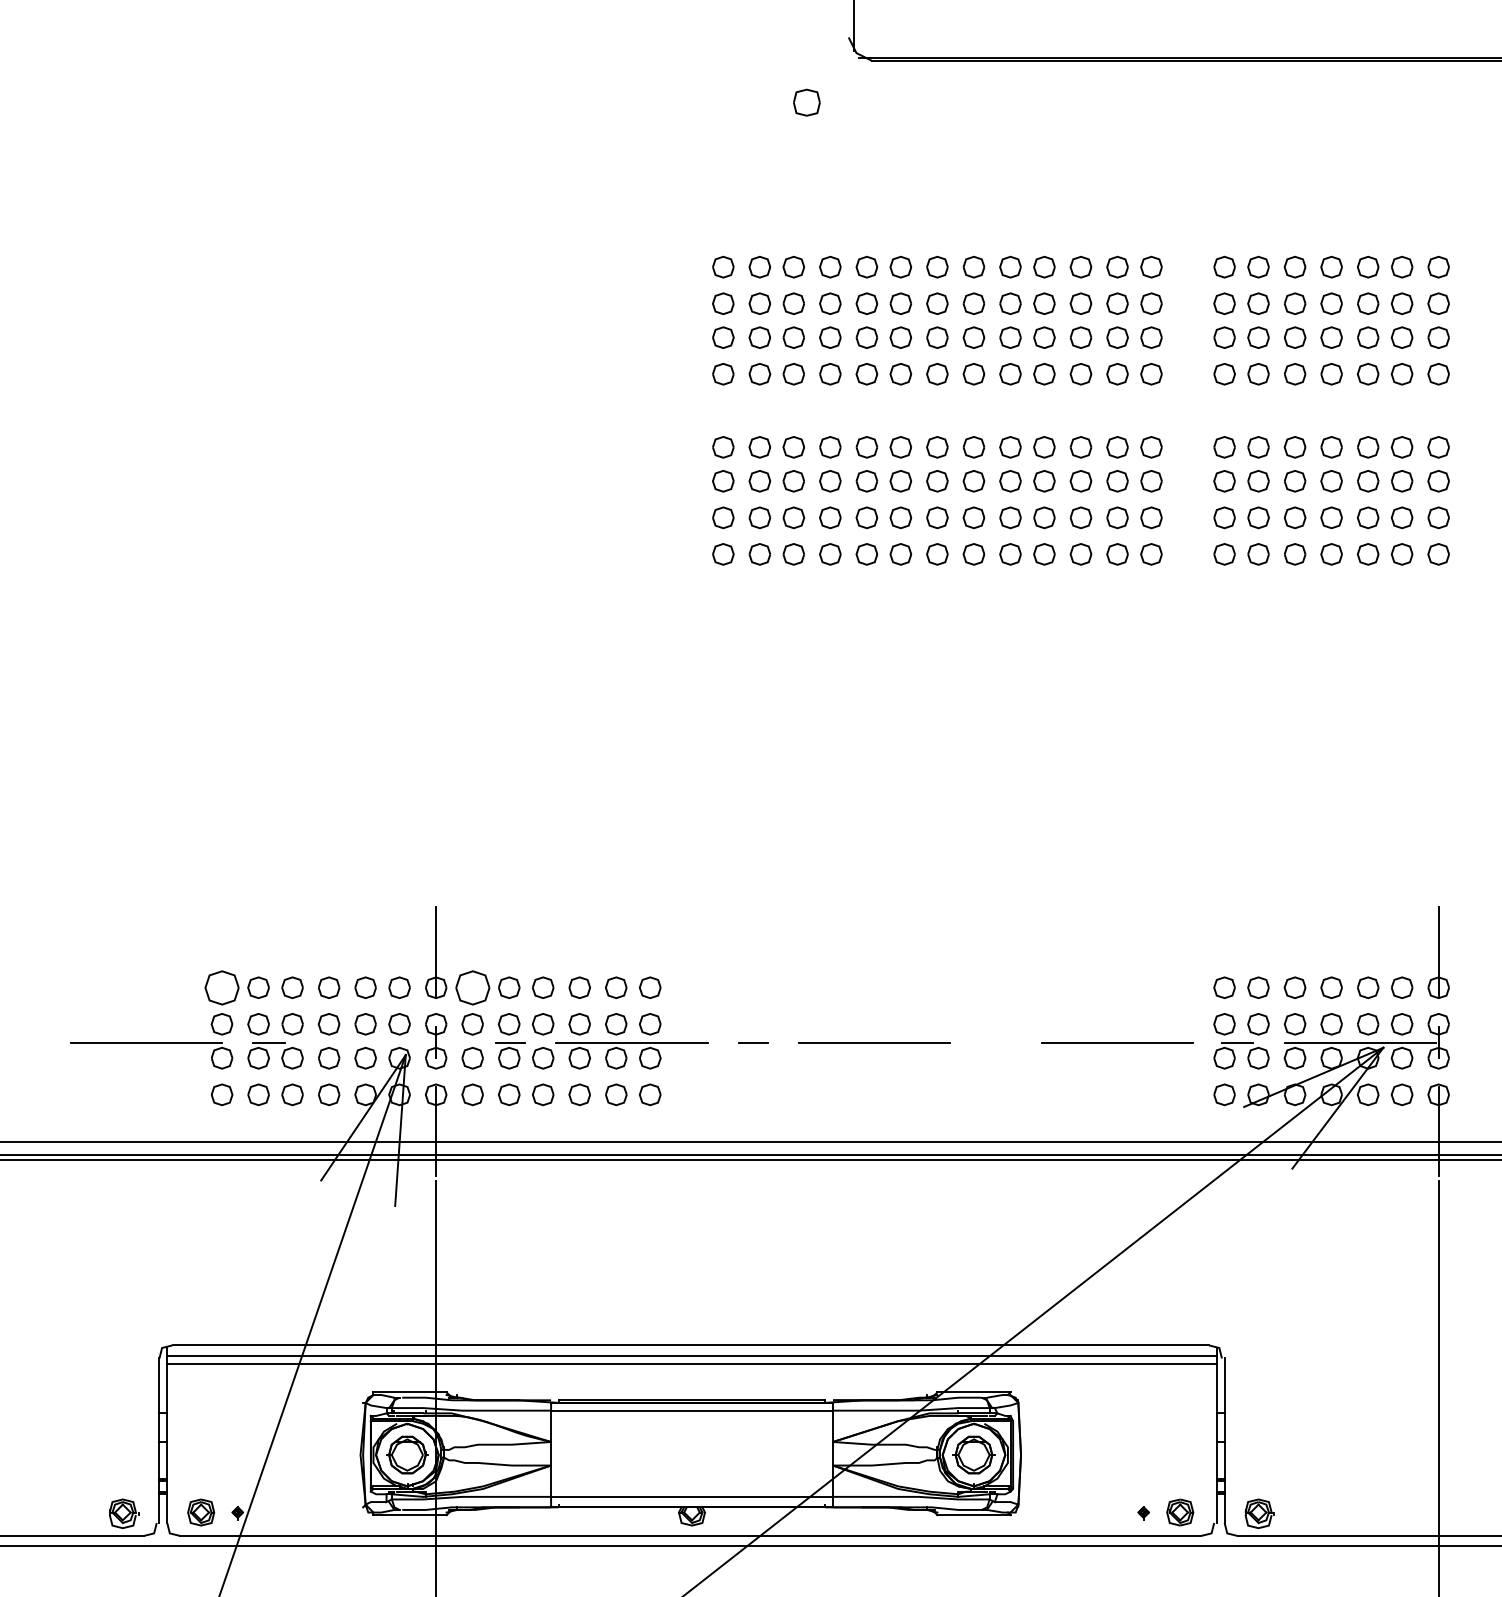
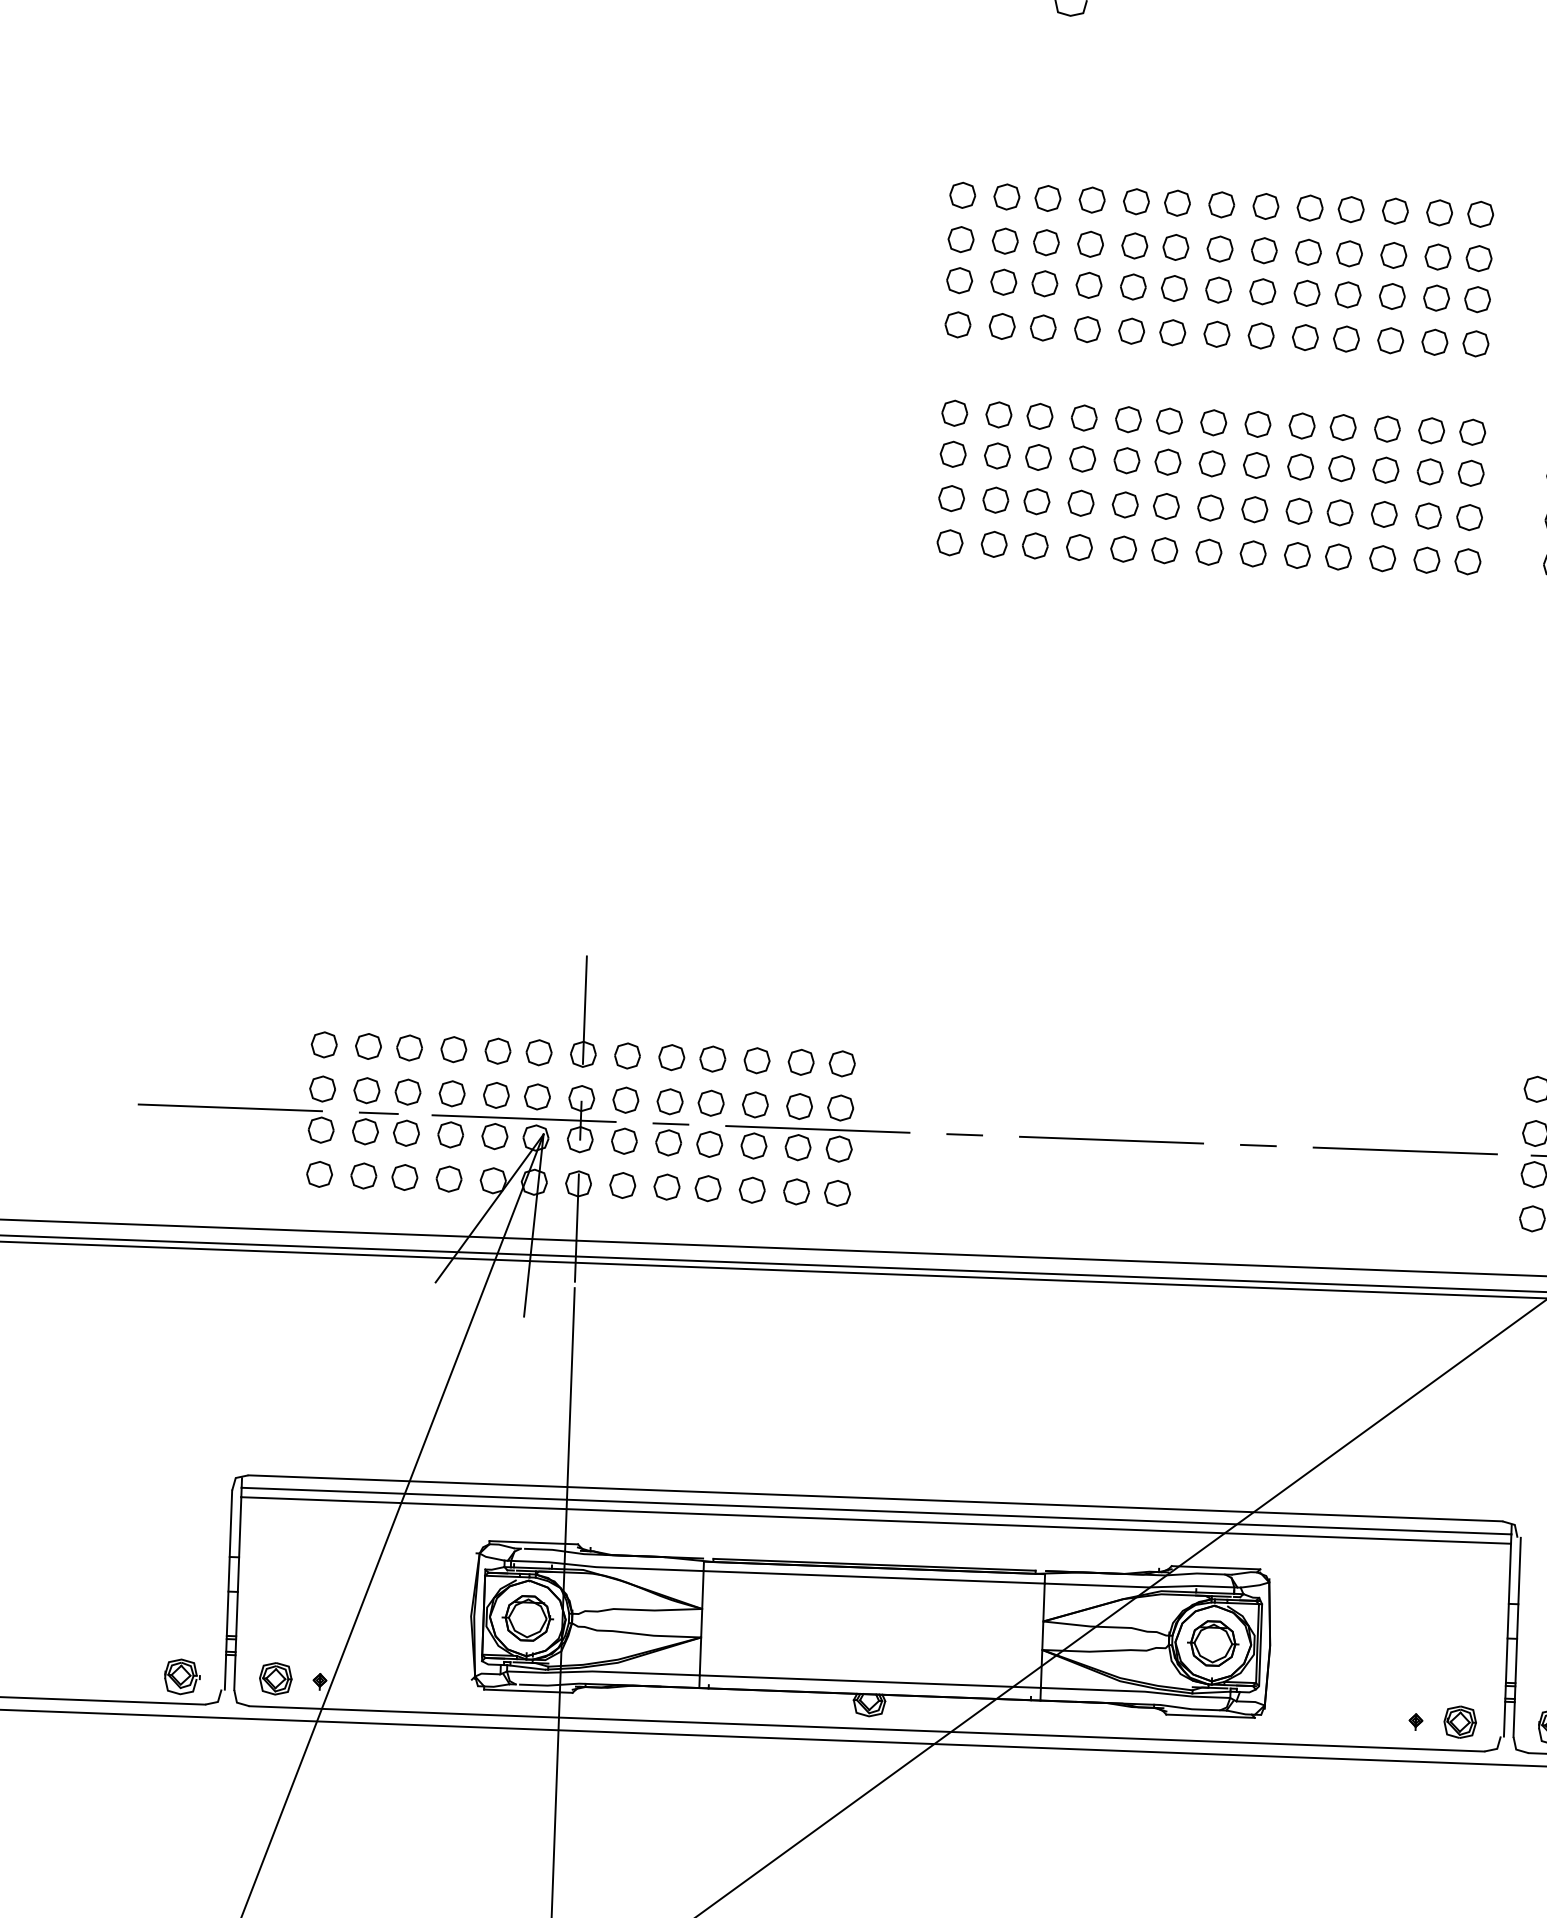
part: (221, 987) -> (323, 1044), size x0.62
part: (472, 987) -> (627, 1055), size x0.62
line: (388, 1042) -> (523, 1118), added
line: (995, 1042) -> (1257, 1145), added

